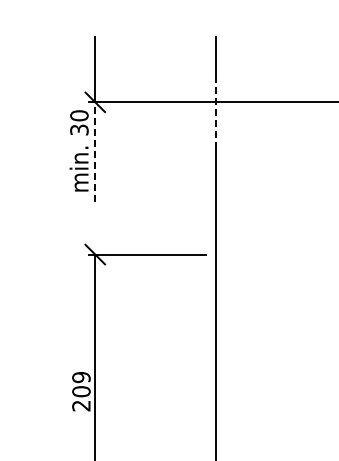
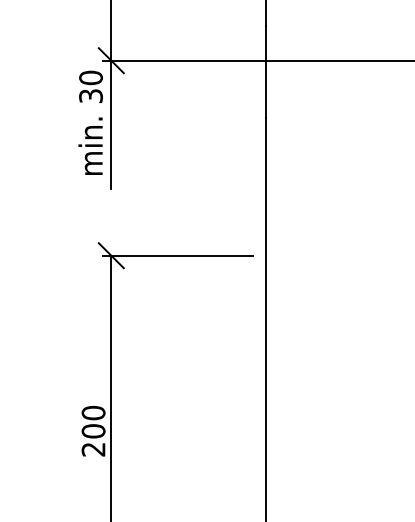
line: (215, 111) -> (265, 72), dashed -> solid
line: (95, 151) -> (111, 123), dashed -> solid
text: (81, 377) -> (93, 413), 209 -> 200

